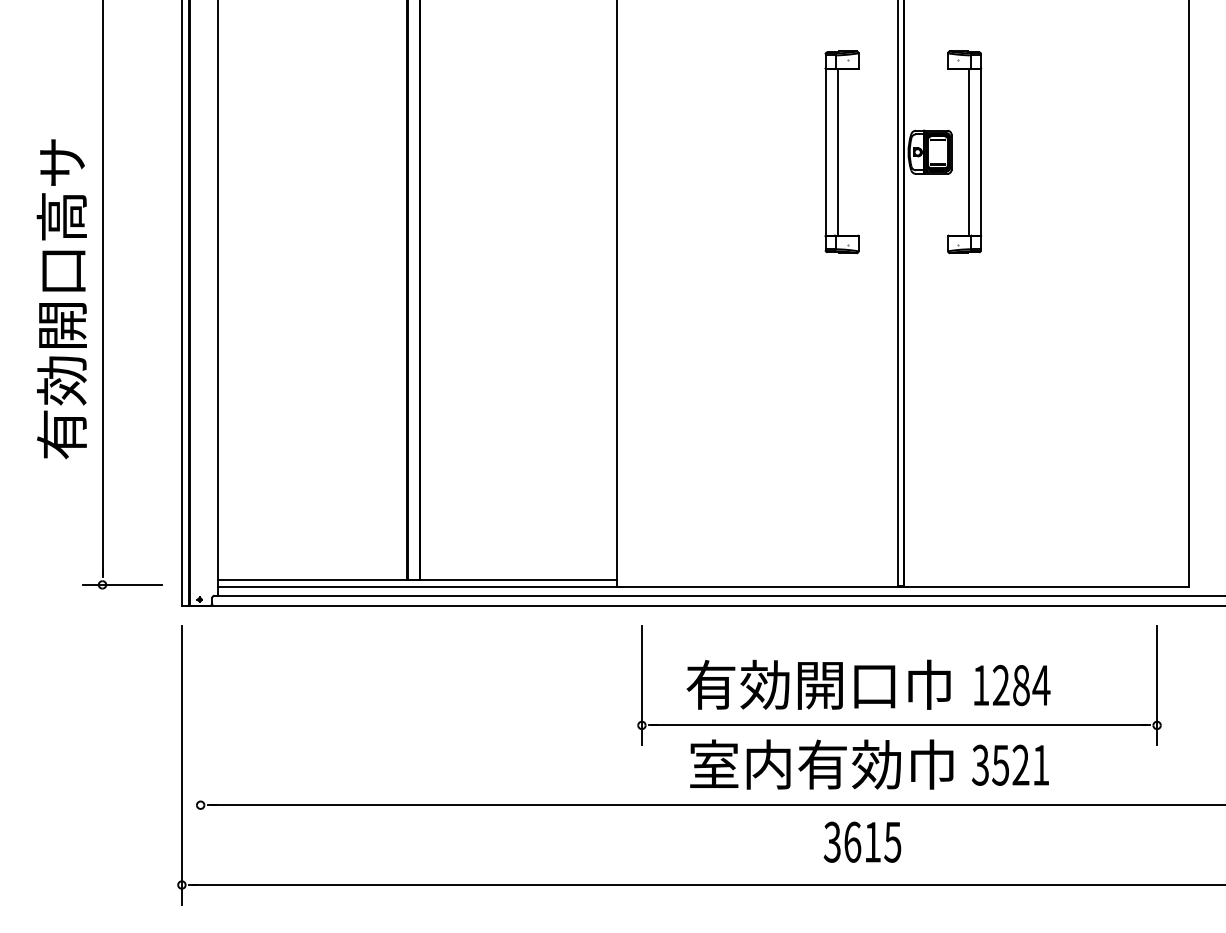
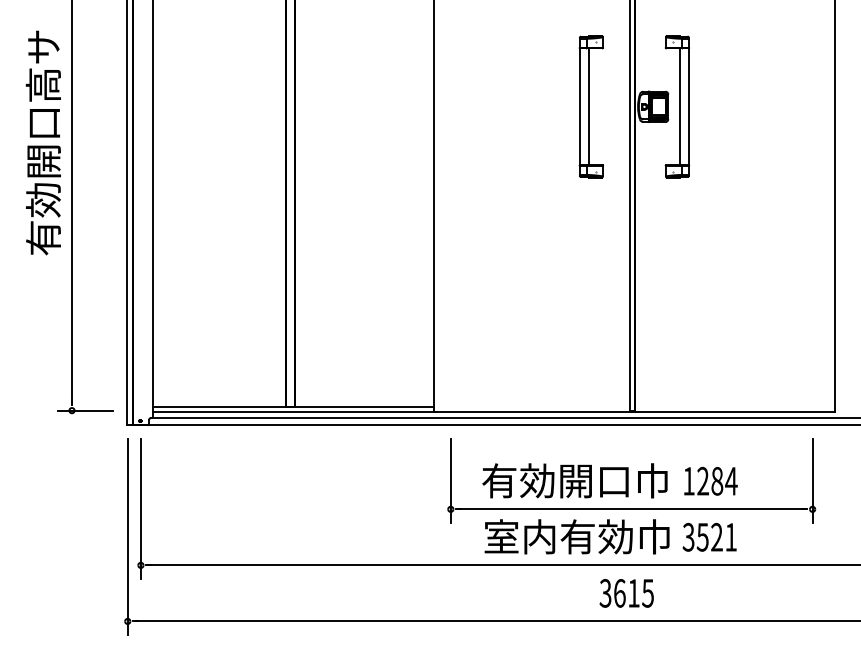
text: (60, 298) -> (42, 142), moved
line: (200, 725) -> (140, 509), added
text: (862, 842) -> (626, 593), moved

